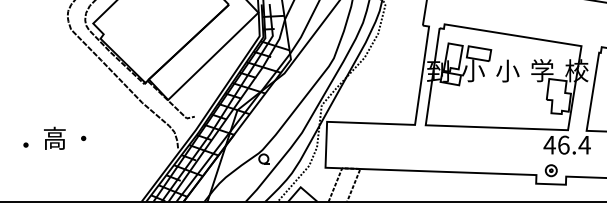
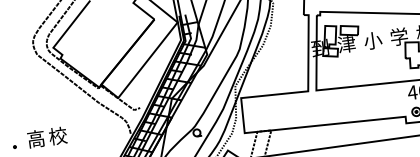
text: (472, 70) -> (346, 44), 小 -> 津
text: (83, 137) -> (57, 135), ・ -> 校

